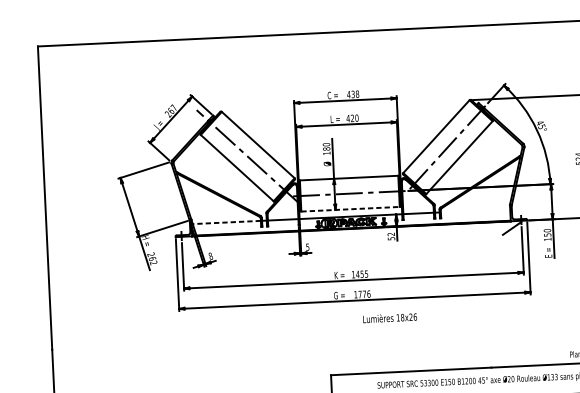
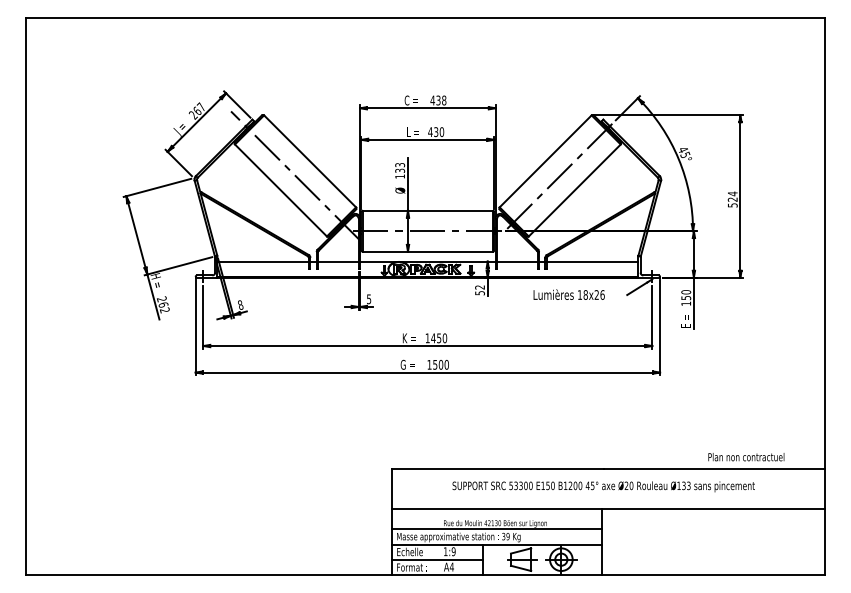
text: (352, 118) -> (436, 132), 420 -> 430
text: (326, 146) -> (399, 167), 180 -> 133
line: (351, 209) -> (428, 251), dashed -> solid
line: (475, 210) -> (592, 261), added
line: (226, 222) -> (263, 261), dashed -> solid
text: (366, 274) -> (444, 338), 1455 -> 1450
text: (364, 294) -> (440, 364), 1776 -> 1500
text: (389, 317) -> (568, 294), moved

